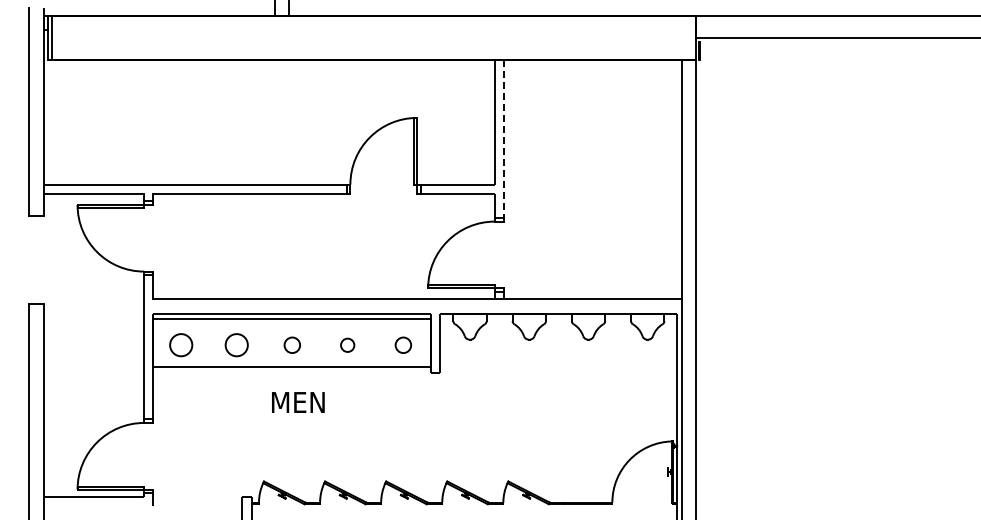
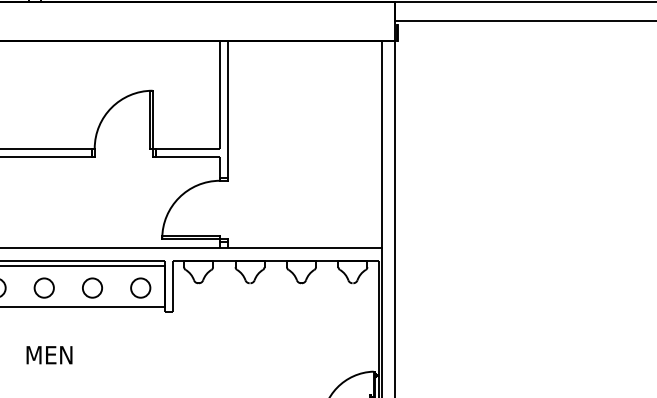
line: (504, 139) -> (228, 109), dashed -> solid
circle: (292, 345) -> (44, 288), size x1.43
circle: (347, 345) -> (92, 288), size x1.67
circle: (403, 345) -> (140, 288), size x1.43
text: (298, 402) -> (49, 355), moved

